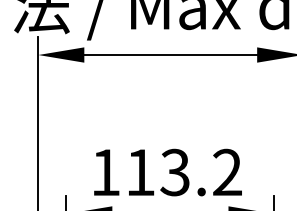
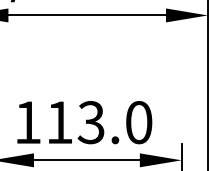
text: (227, 172) -> (138, 122), 113.2 -> 113.0

